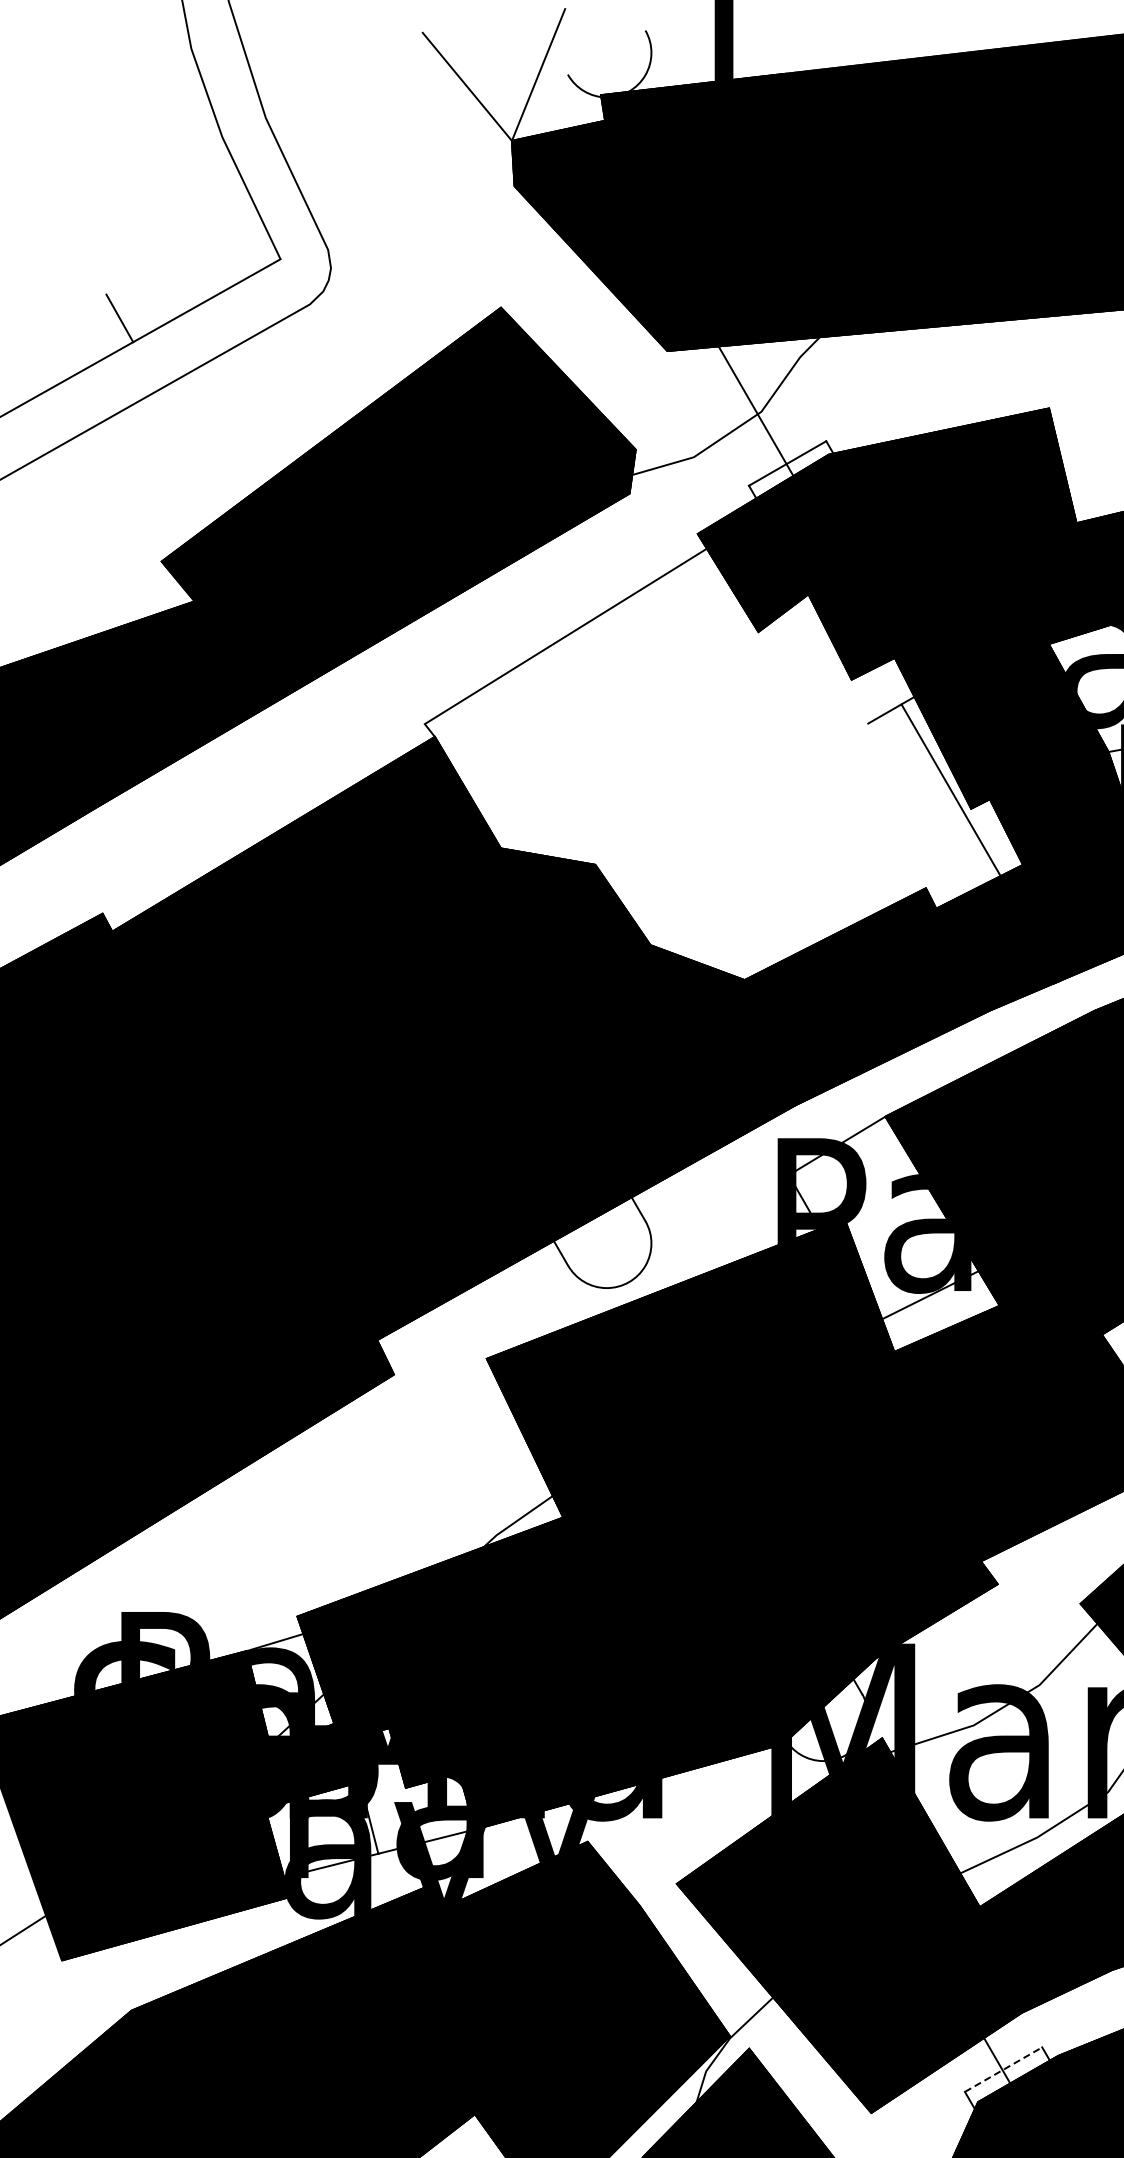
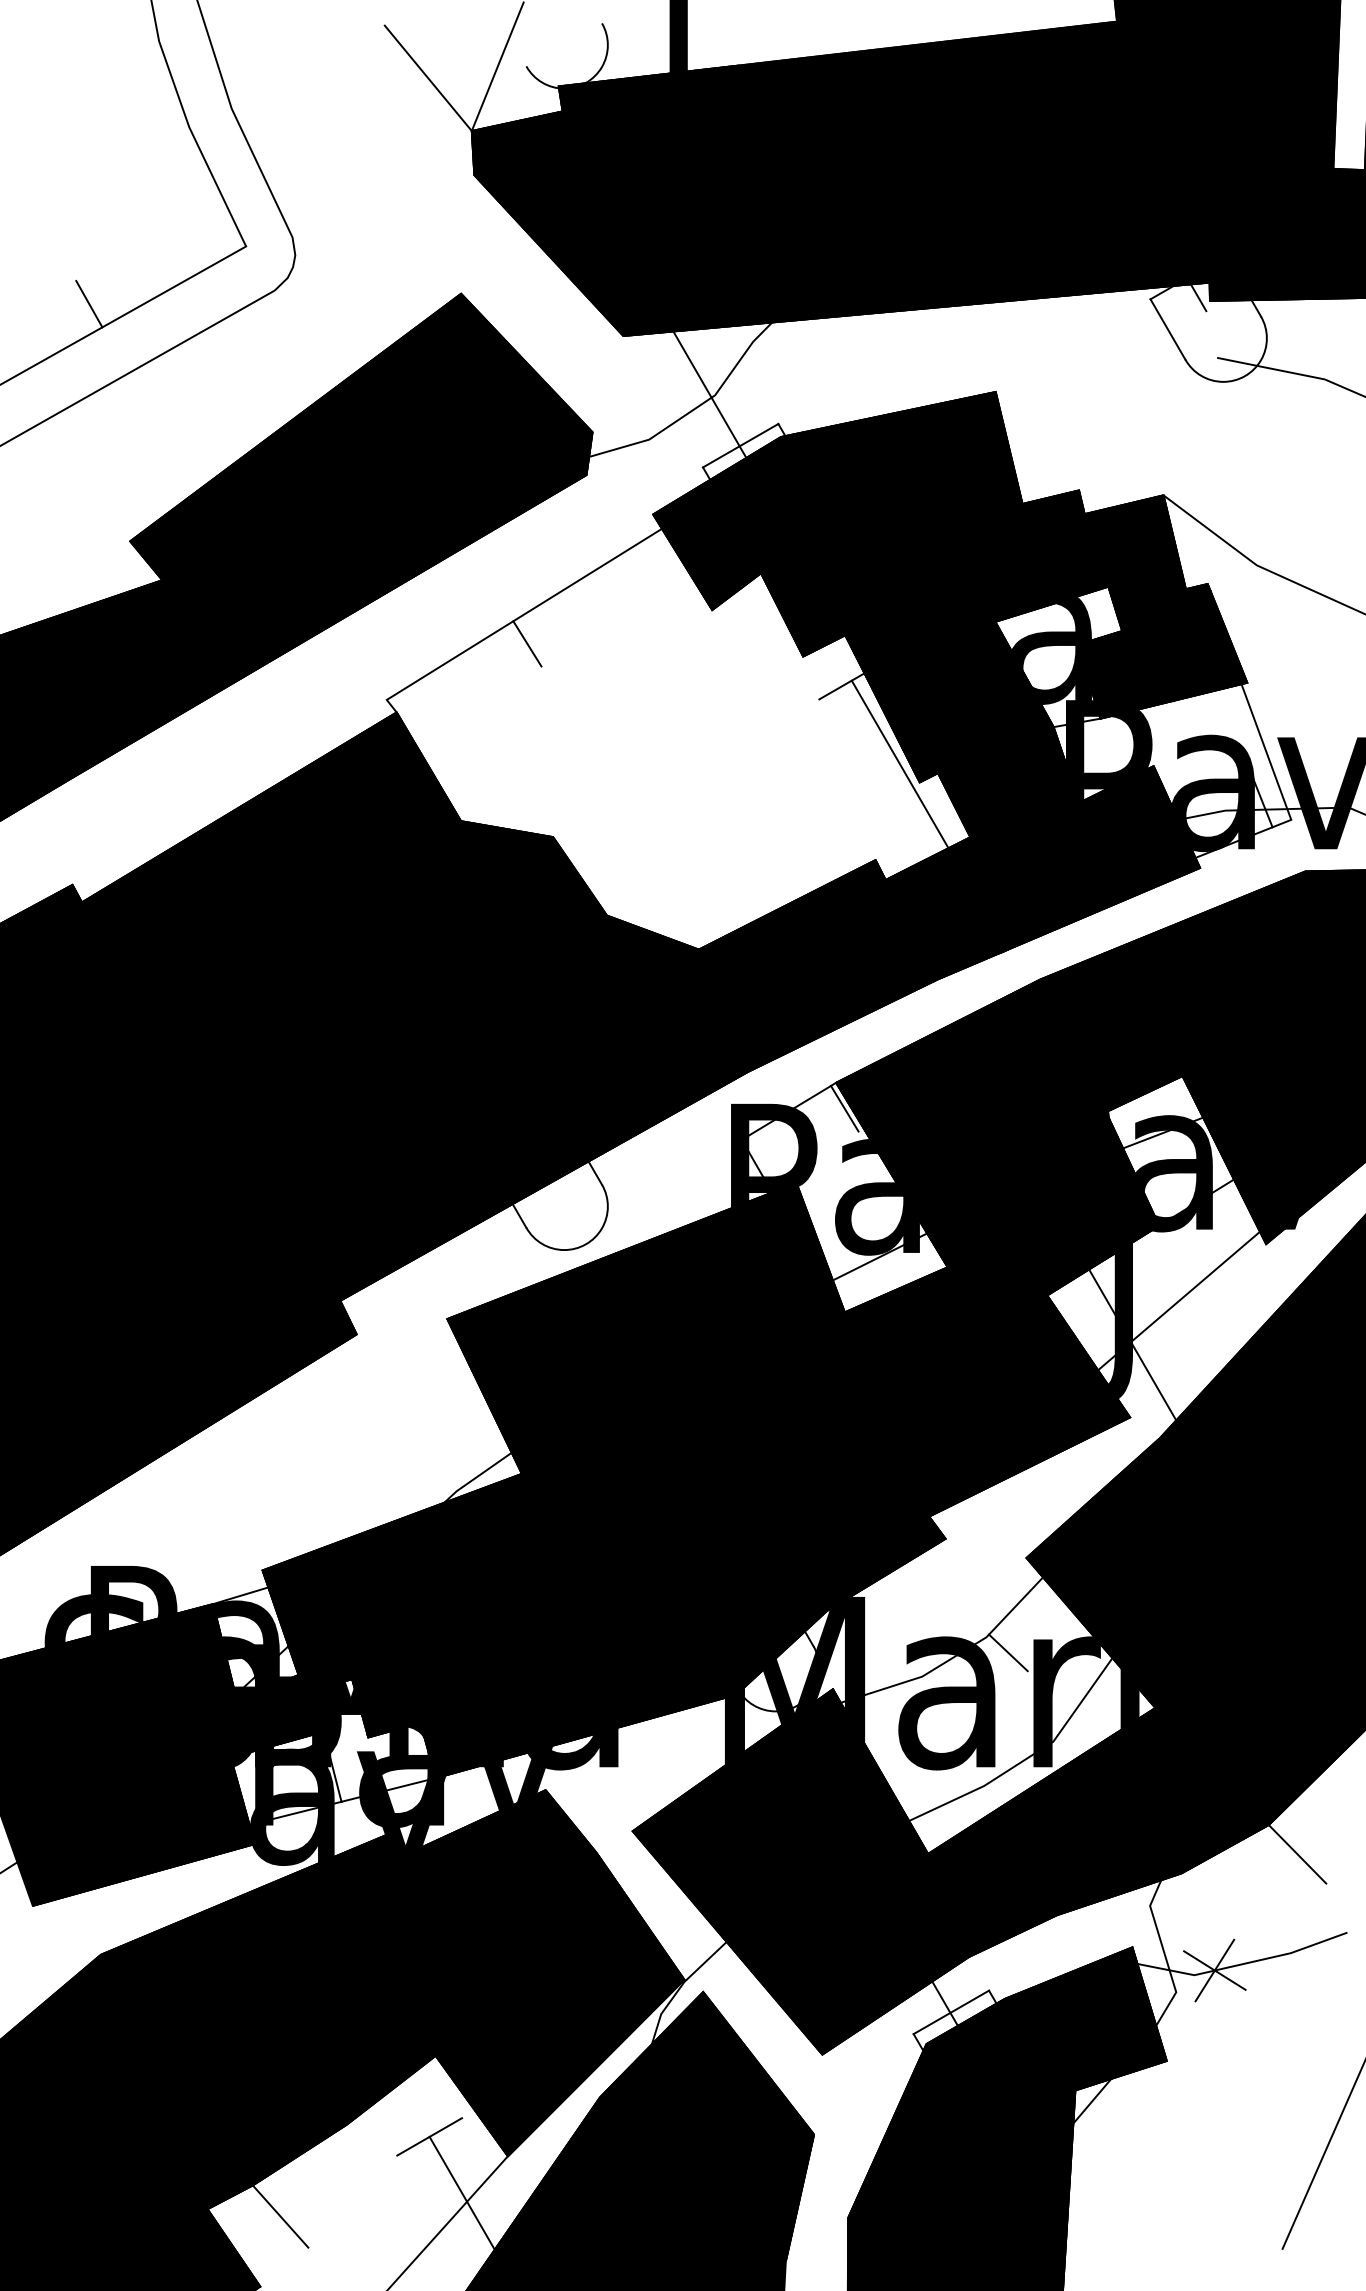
line: (569, 666) -> (527, 643), added
line: (894, 1142) -> (844, 1108), added
line: (1062, 1700) -> (1008, 1652), added
line: (1003, 2069) -> (951, 2012), dashed -> solid

